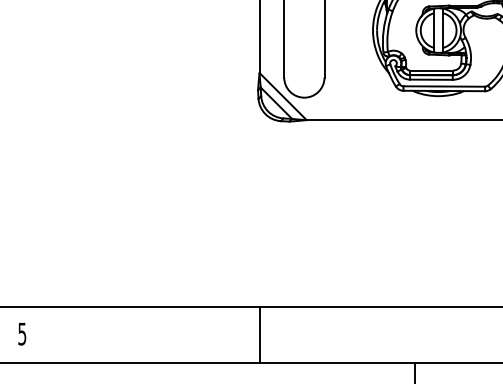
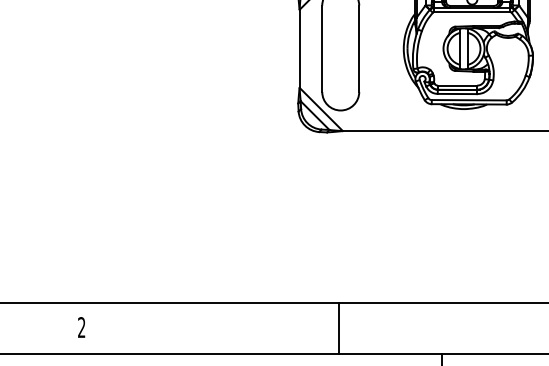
text: (22, 334) -> (81, 327), 5 -> 2
line: (260, 335) -> (339, 328), moved

